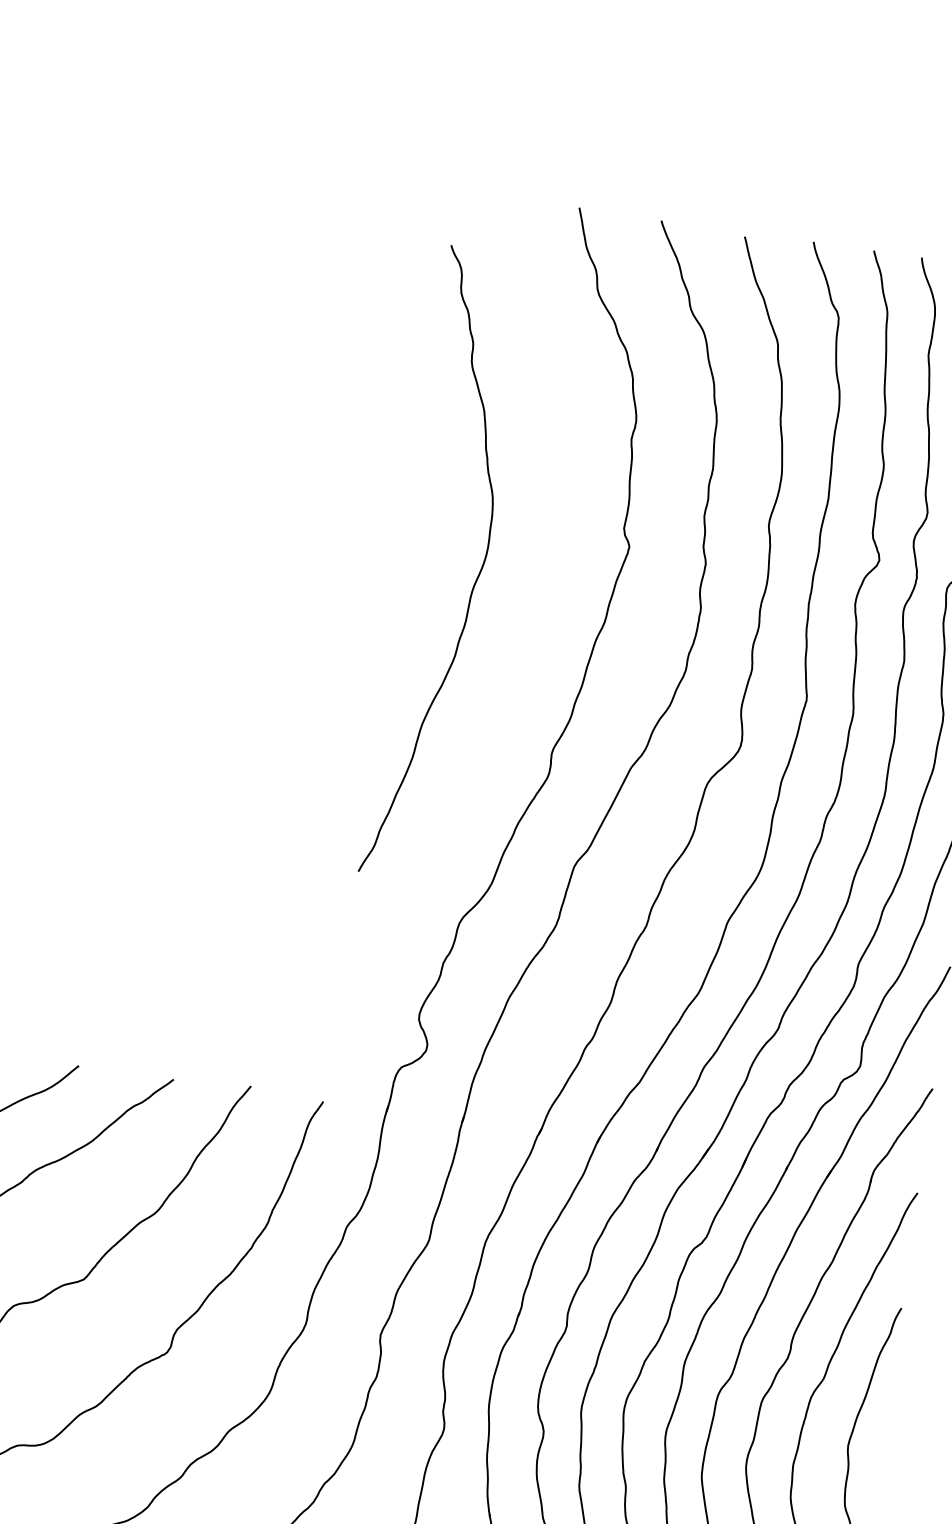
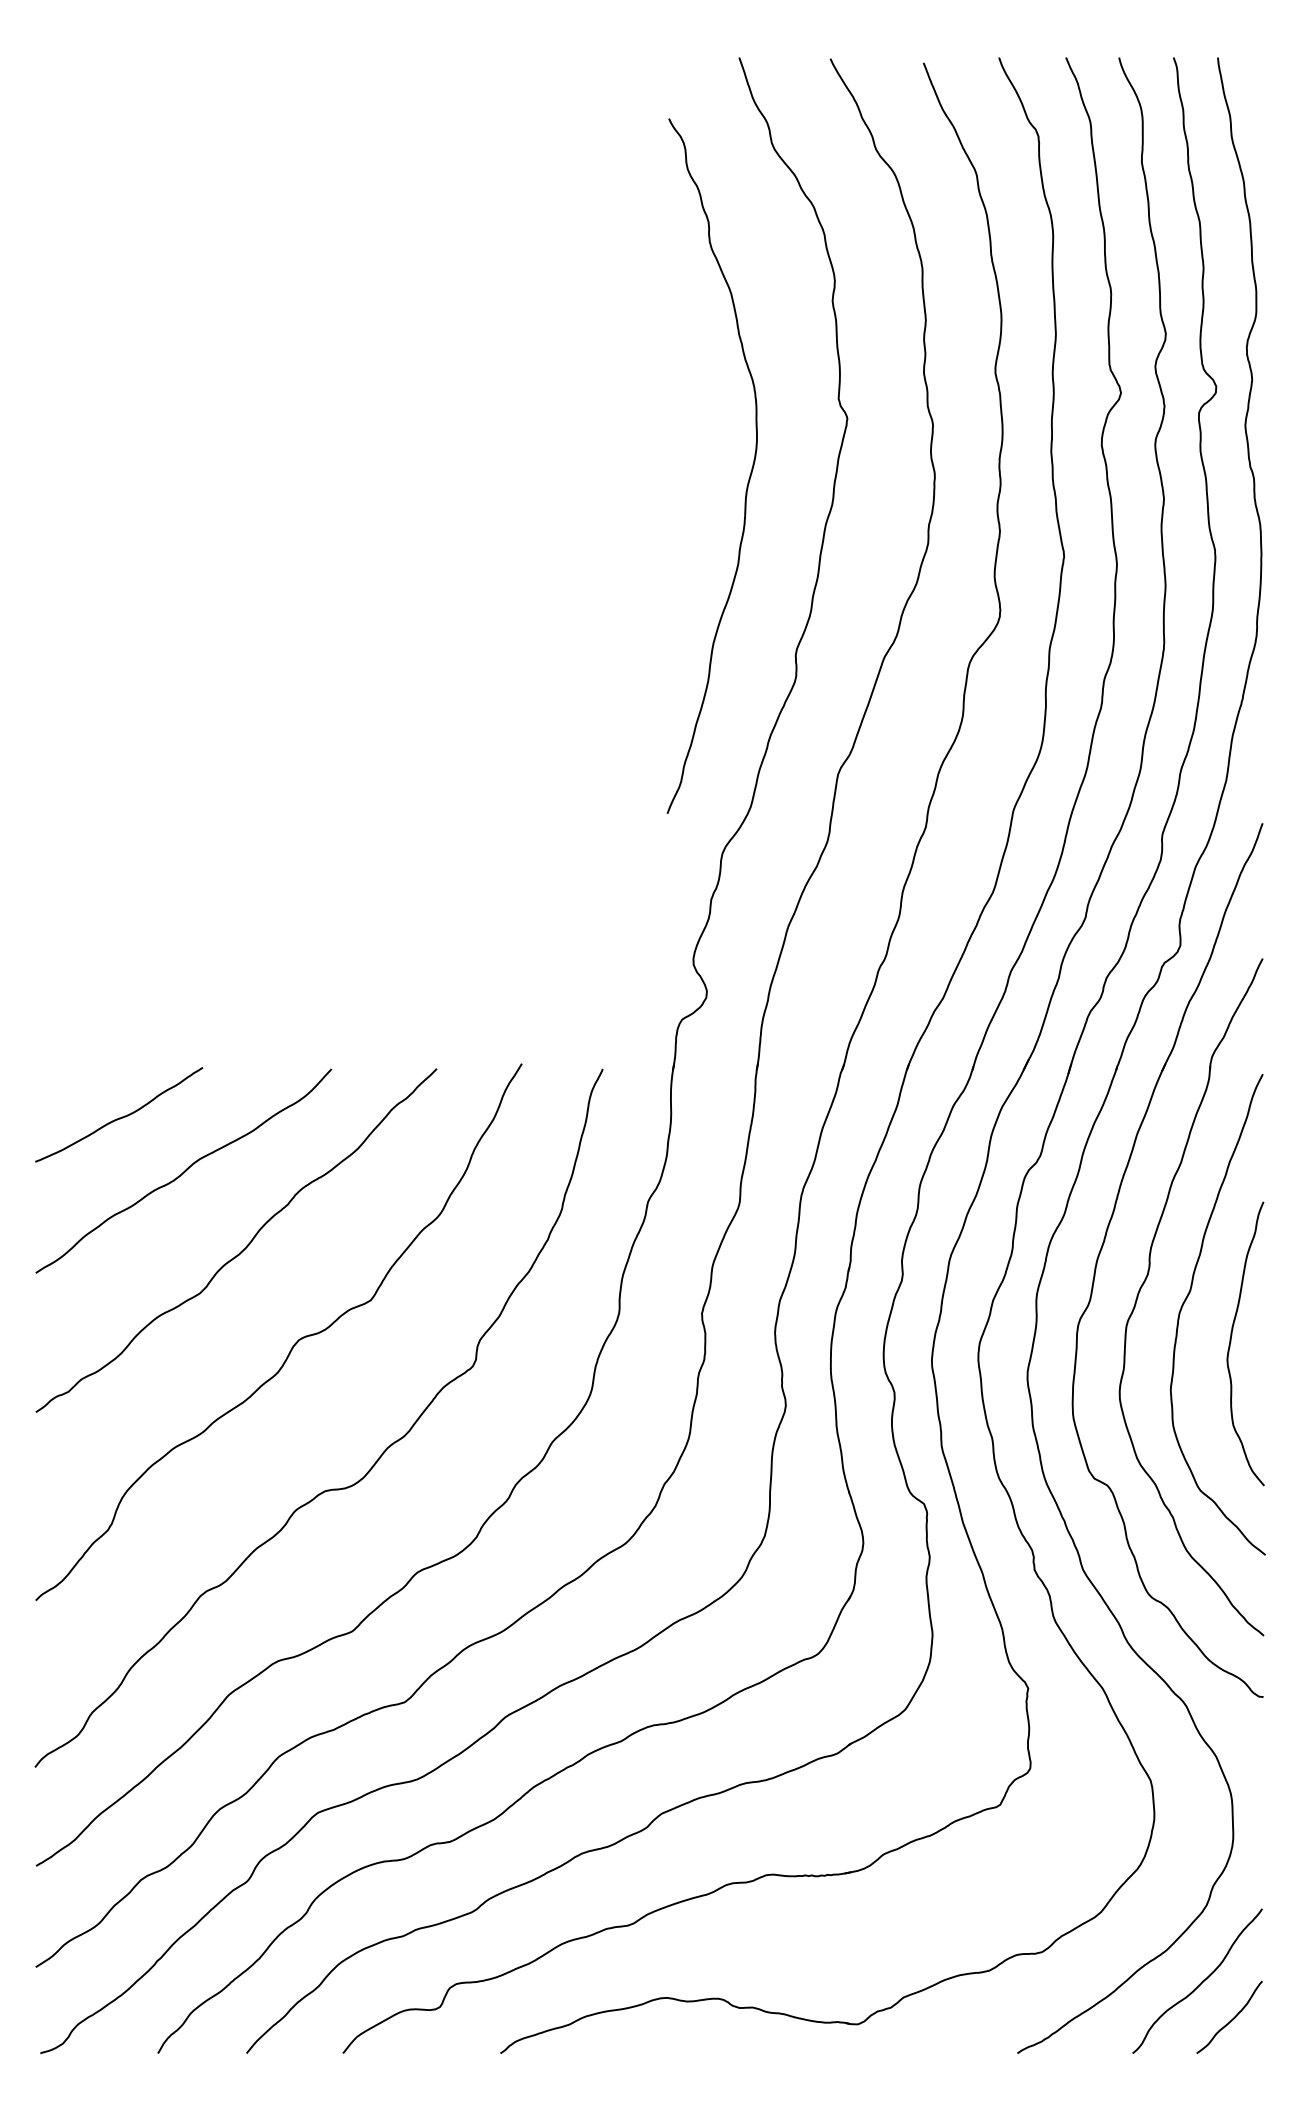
curve: (475, 580) -> (748, 478), moved

